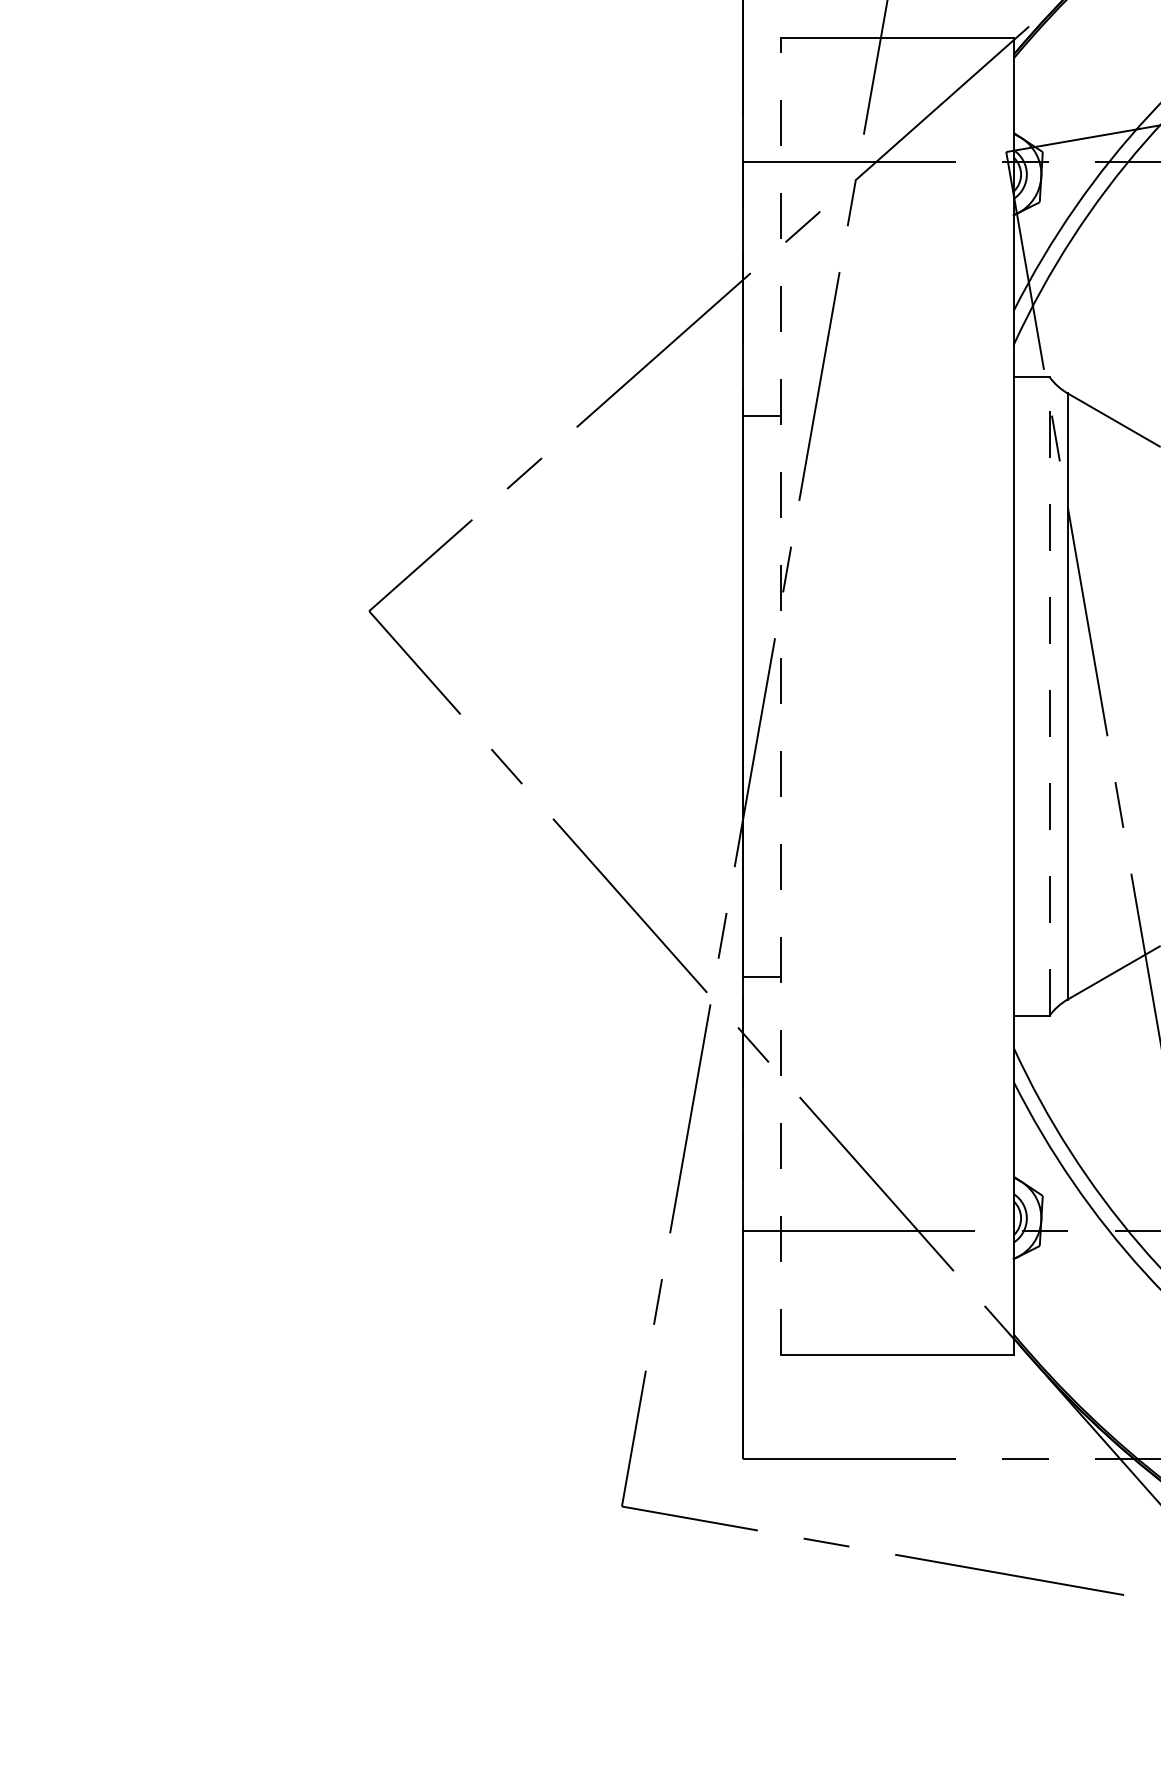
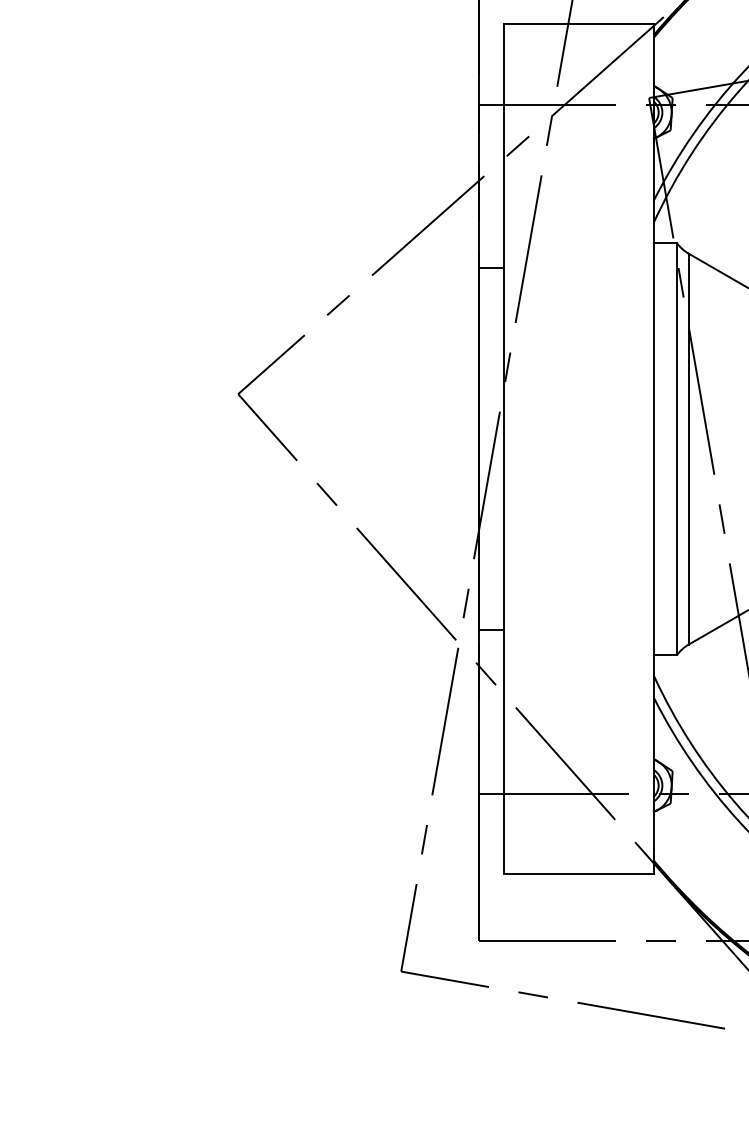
line: (782, 697) -> (504, 449), dashed -> solid
line: (1050, 697) -> (677, 449), dashed -> solid

